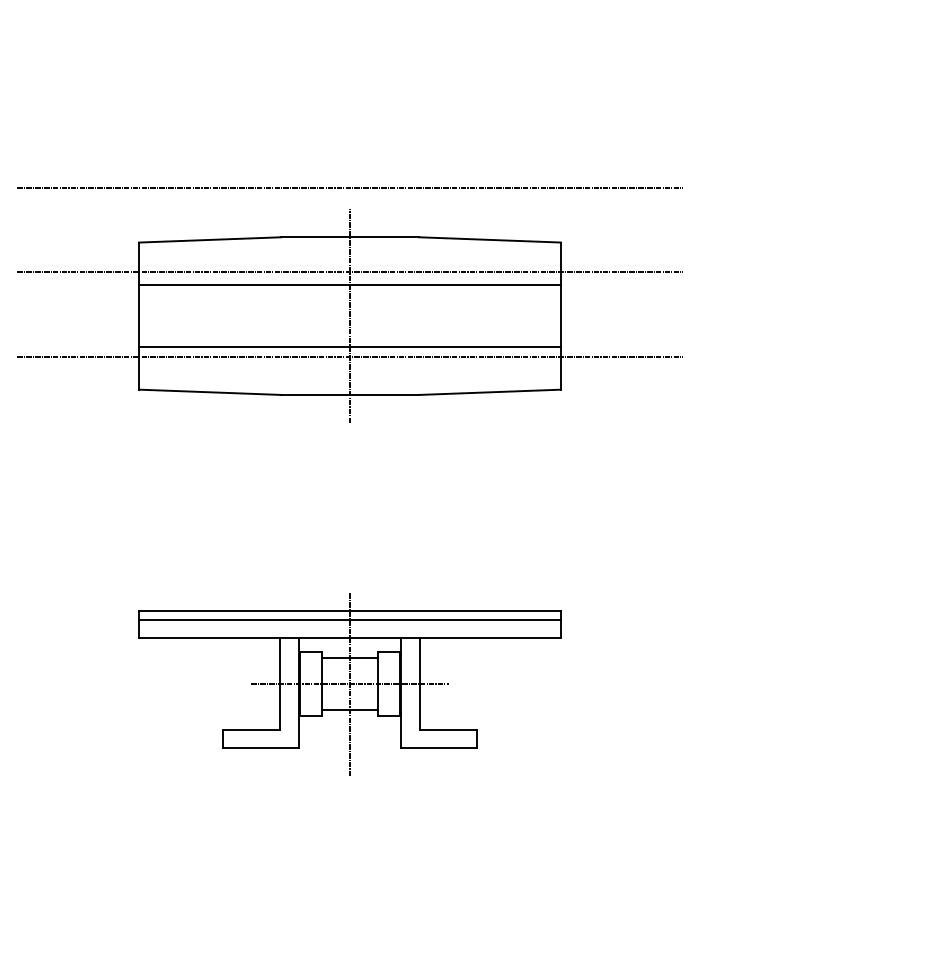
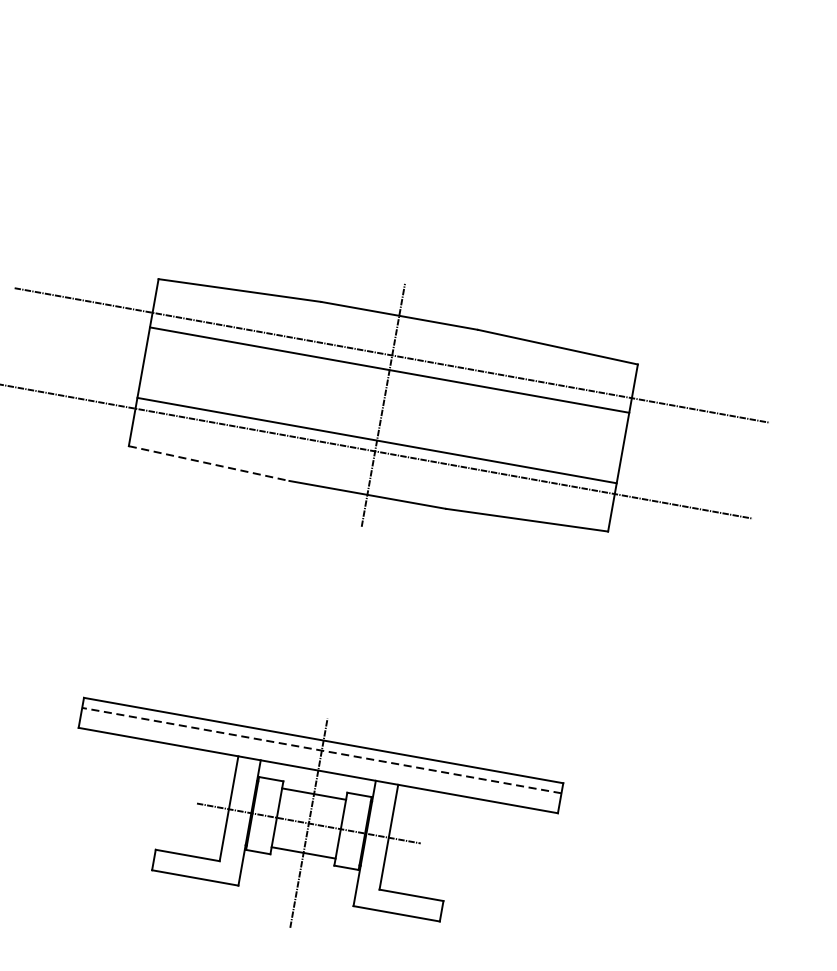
line: (349, 187) -> (408, 259), removed
line: (210, 392) -> (209, 463), solid -> dashed
line: (349, 620) -> (321, 750), solid -> dashed

